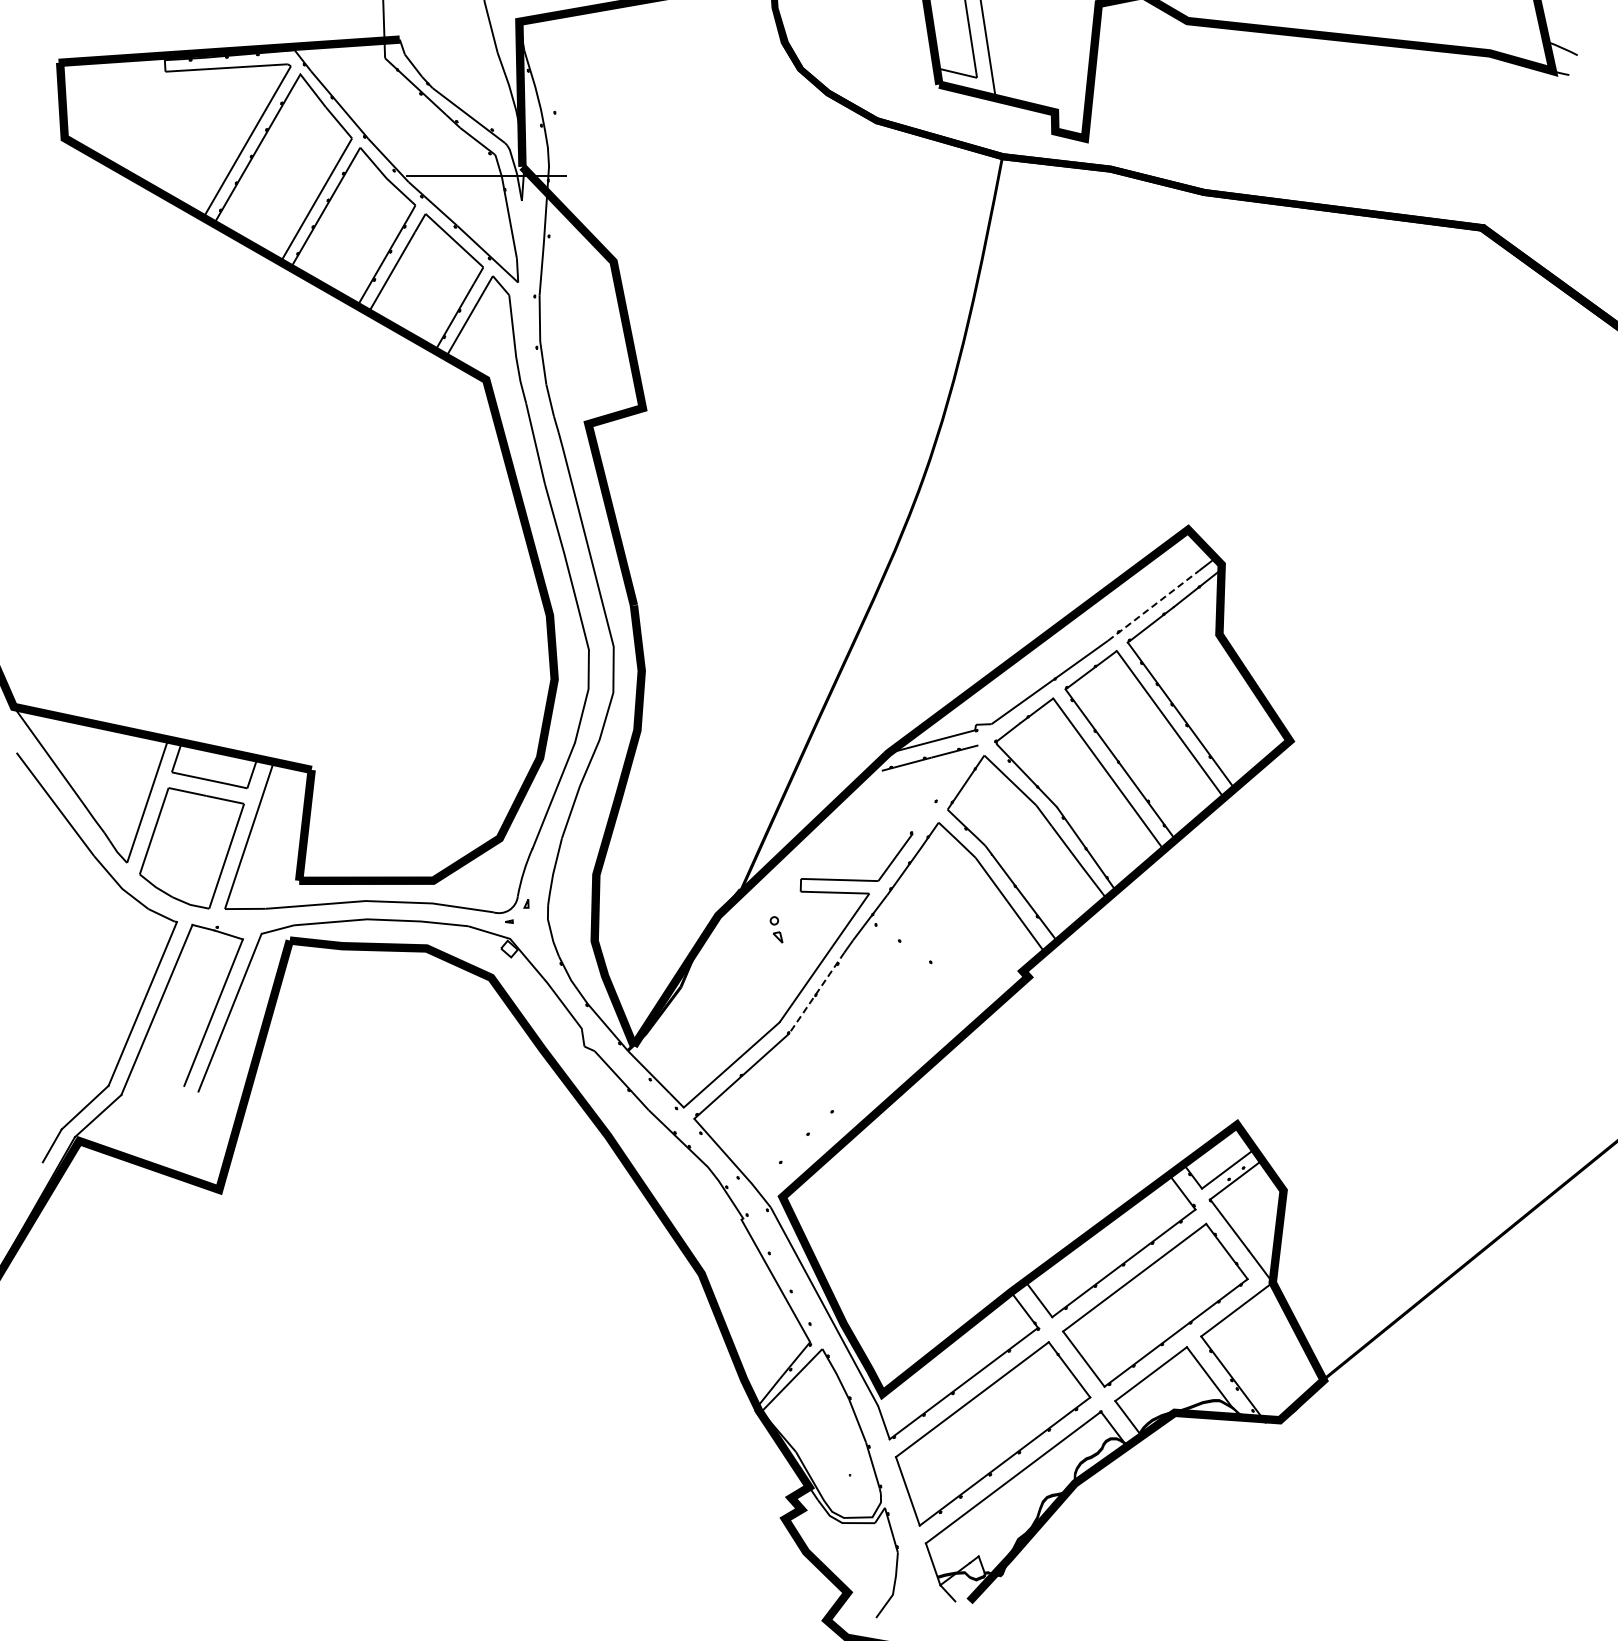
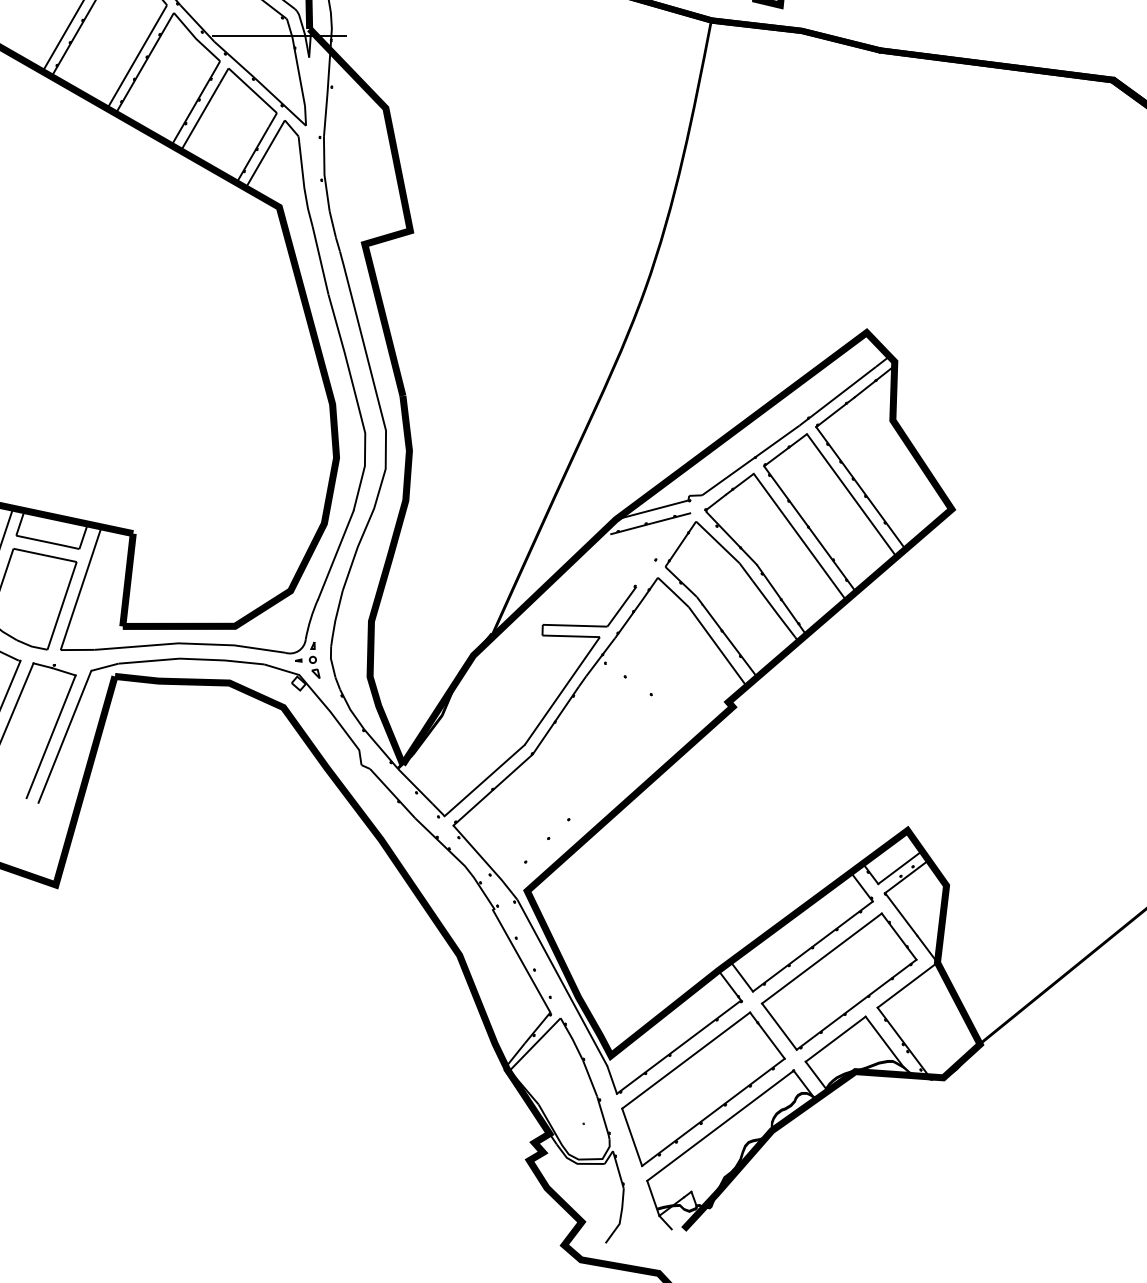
line: (1153, 605) -> (837, 396), dashed -> solid
part: (776, 929) -> (314, 667), moved
line: (816, 993) -> (555, 720), dashed -> solid

